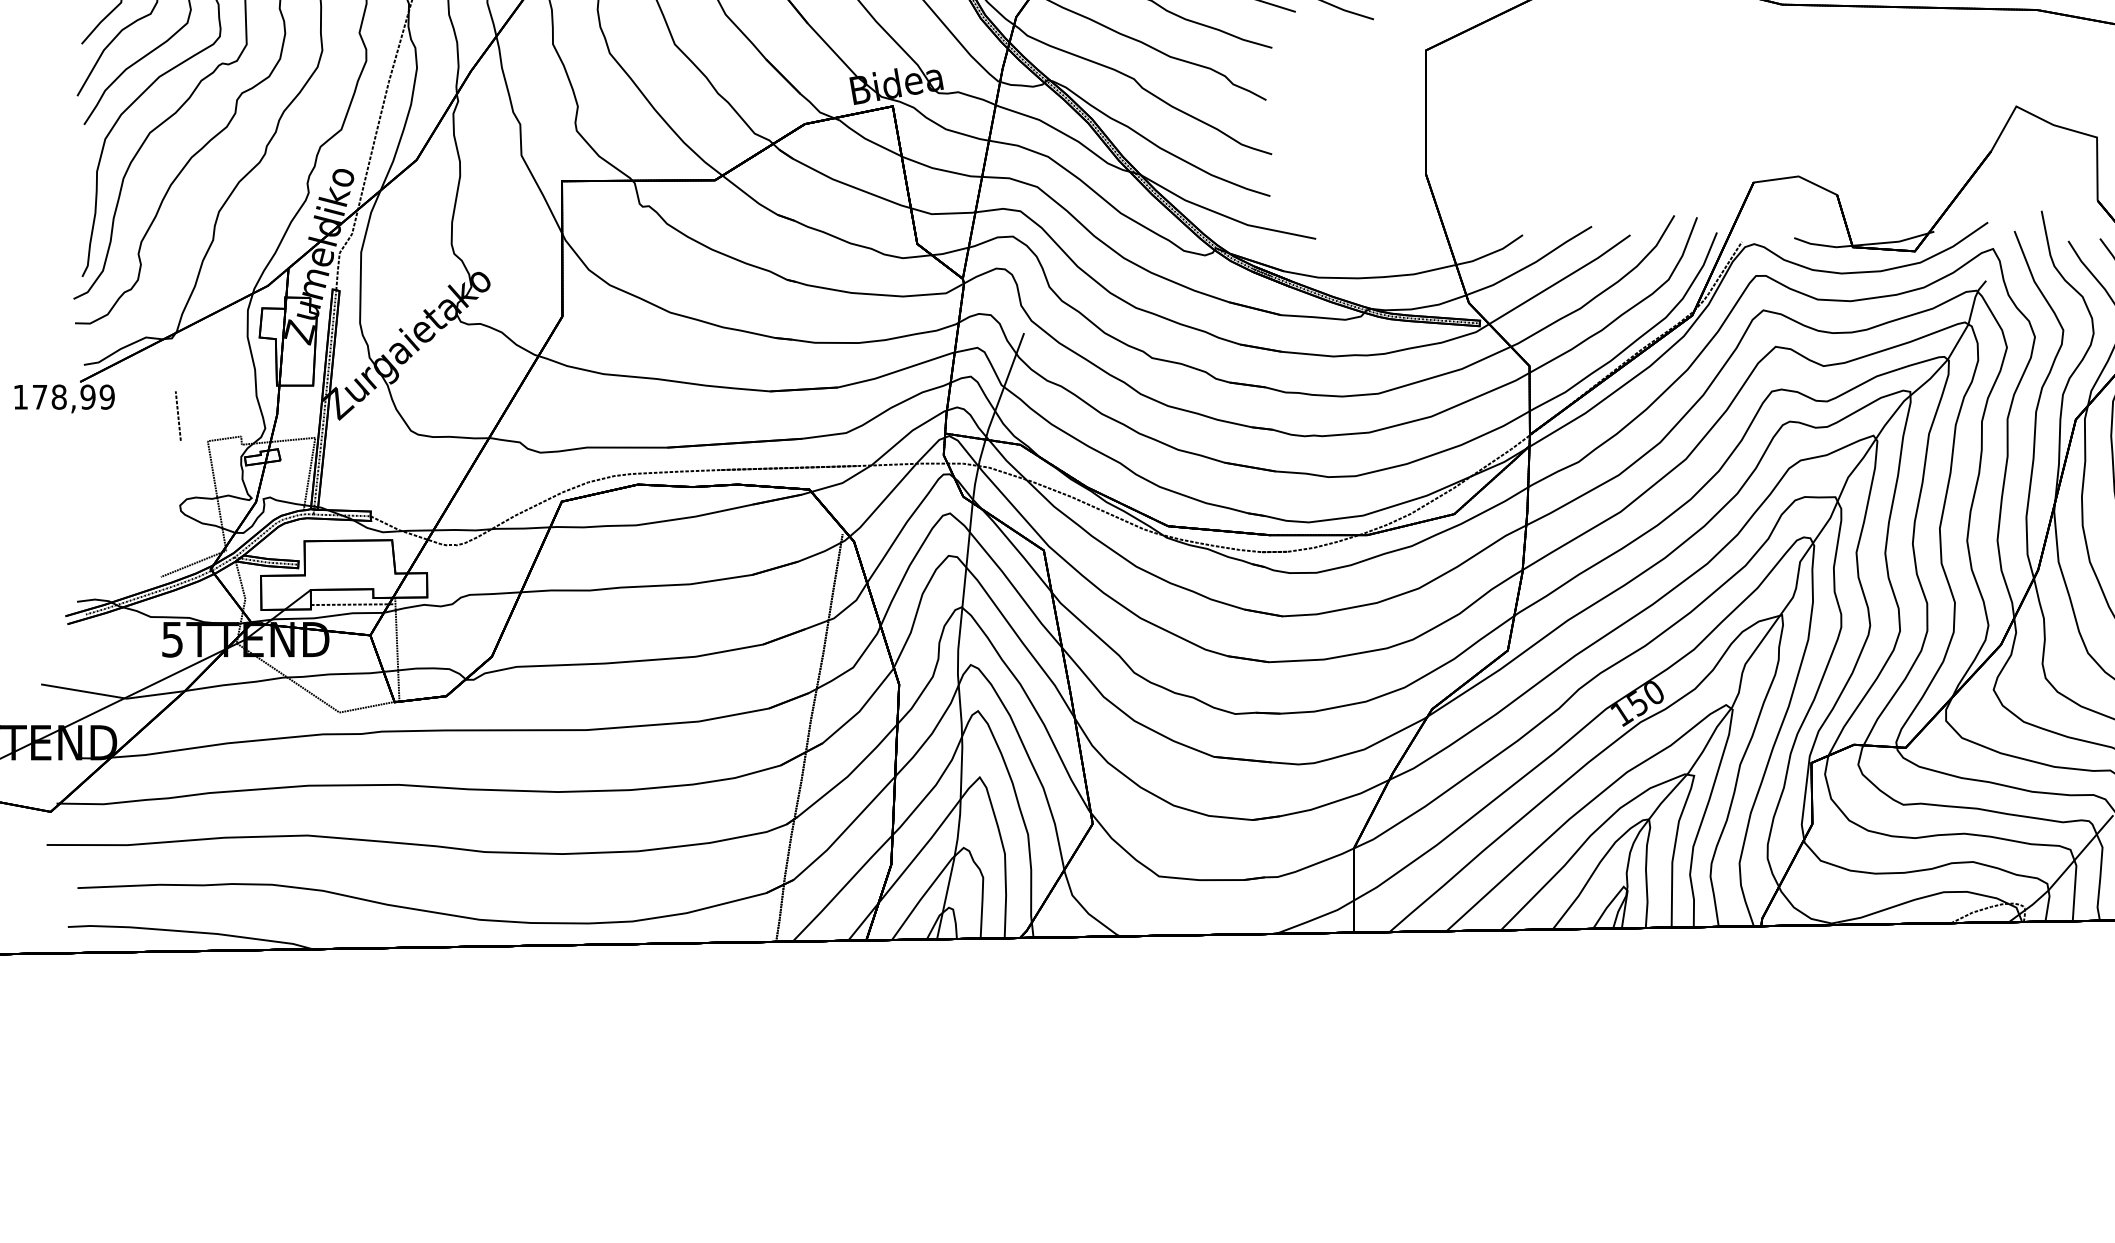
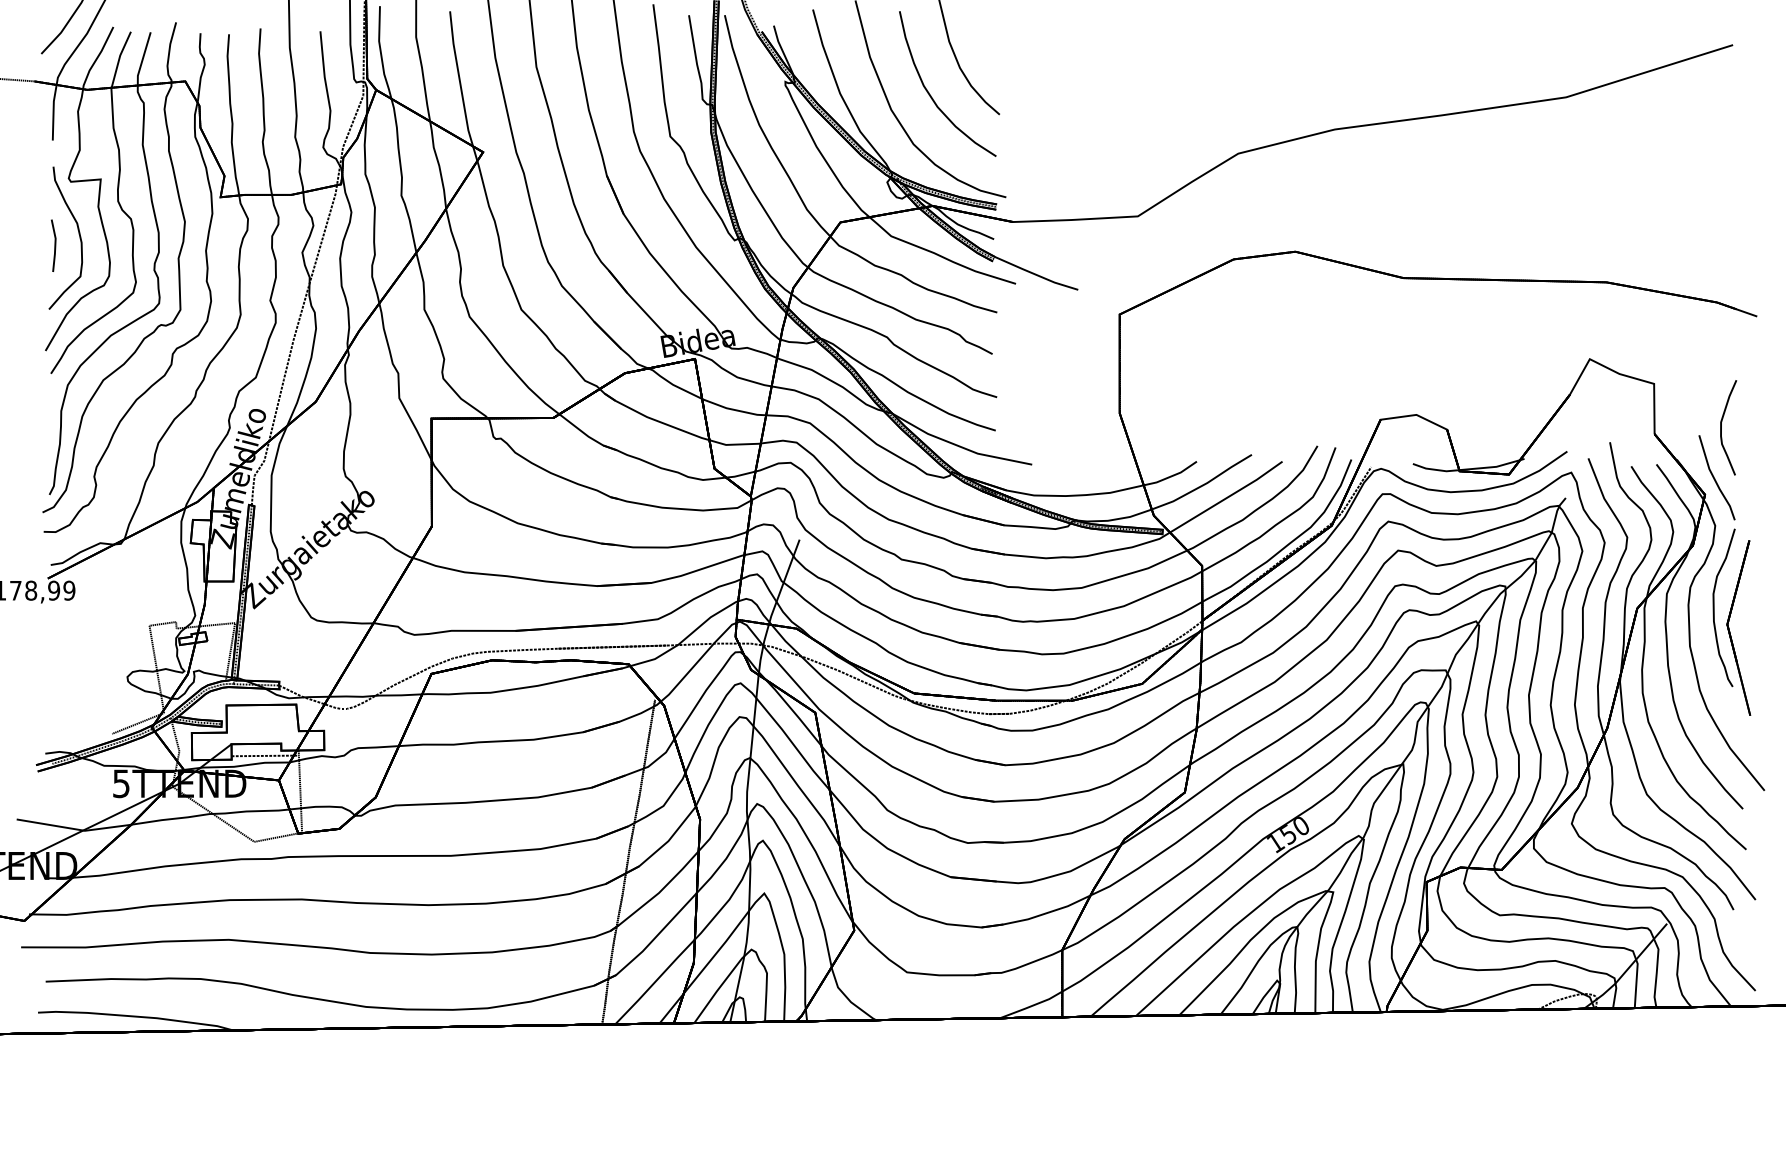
line: (177, 414) -> (125, 604), removed

